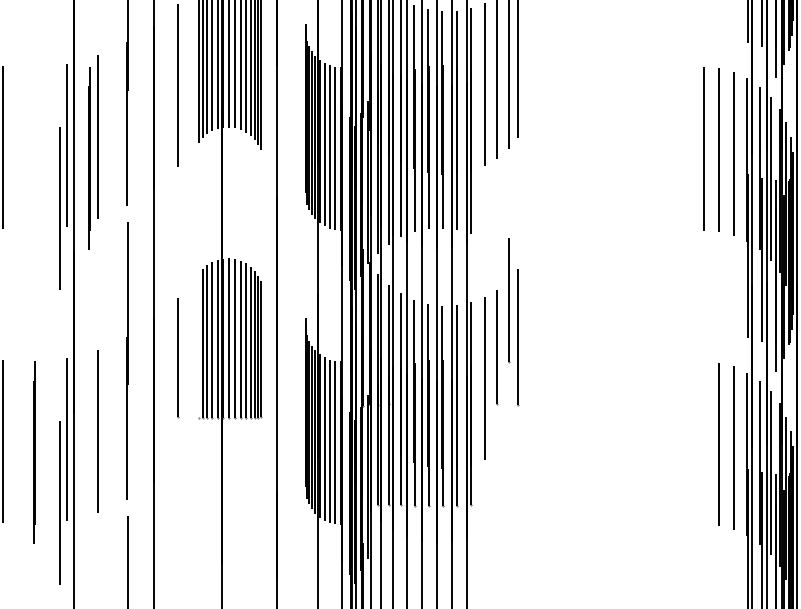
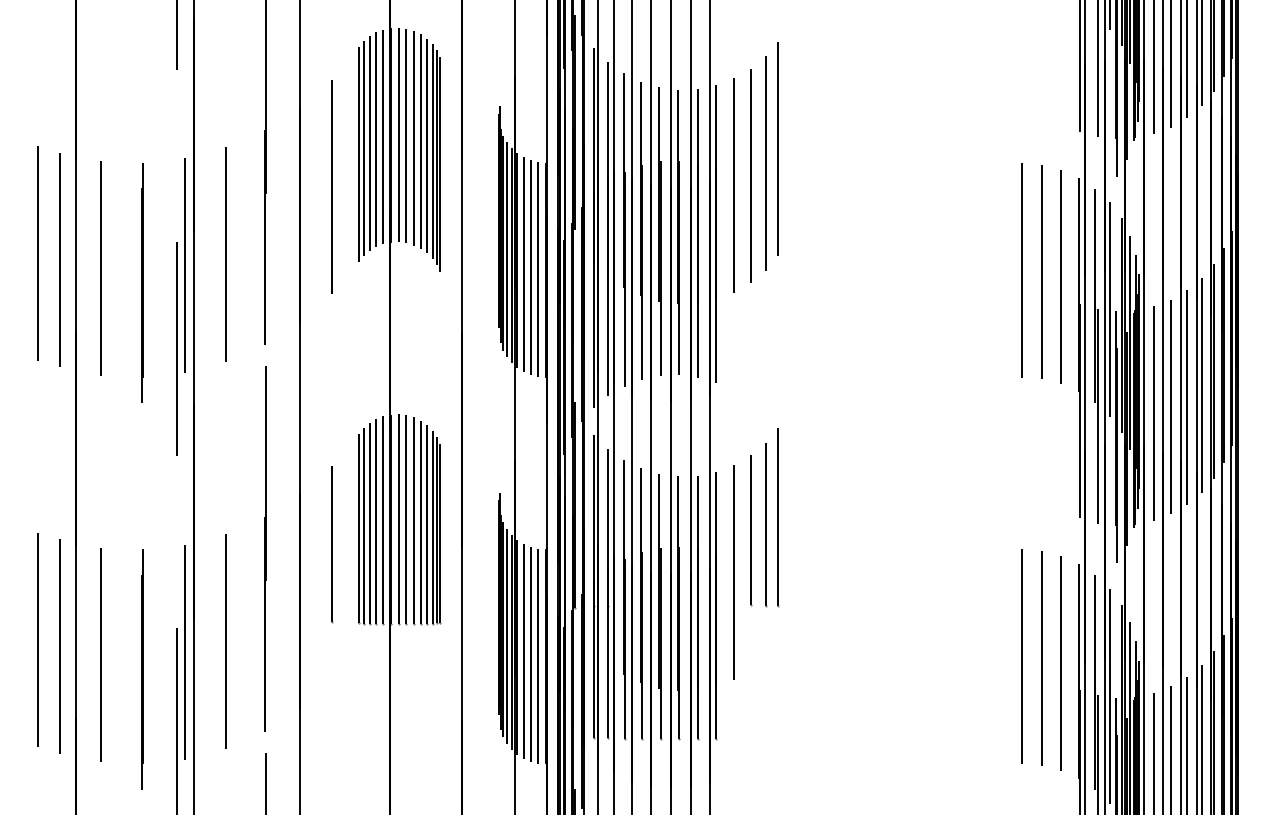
line: (89, 158) -> (142, 282), moved
line: (509, 301) -> (766, 525), moved
line: (198, 345) -> (358, 528), added
line: (703, 442) -> (1021, 656), added

